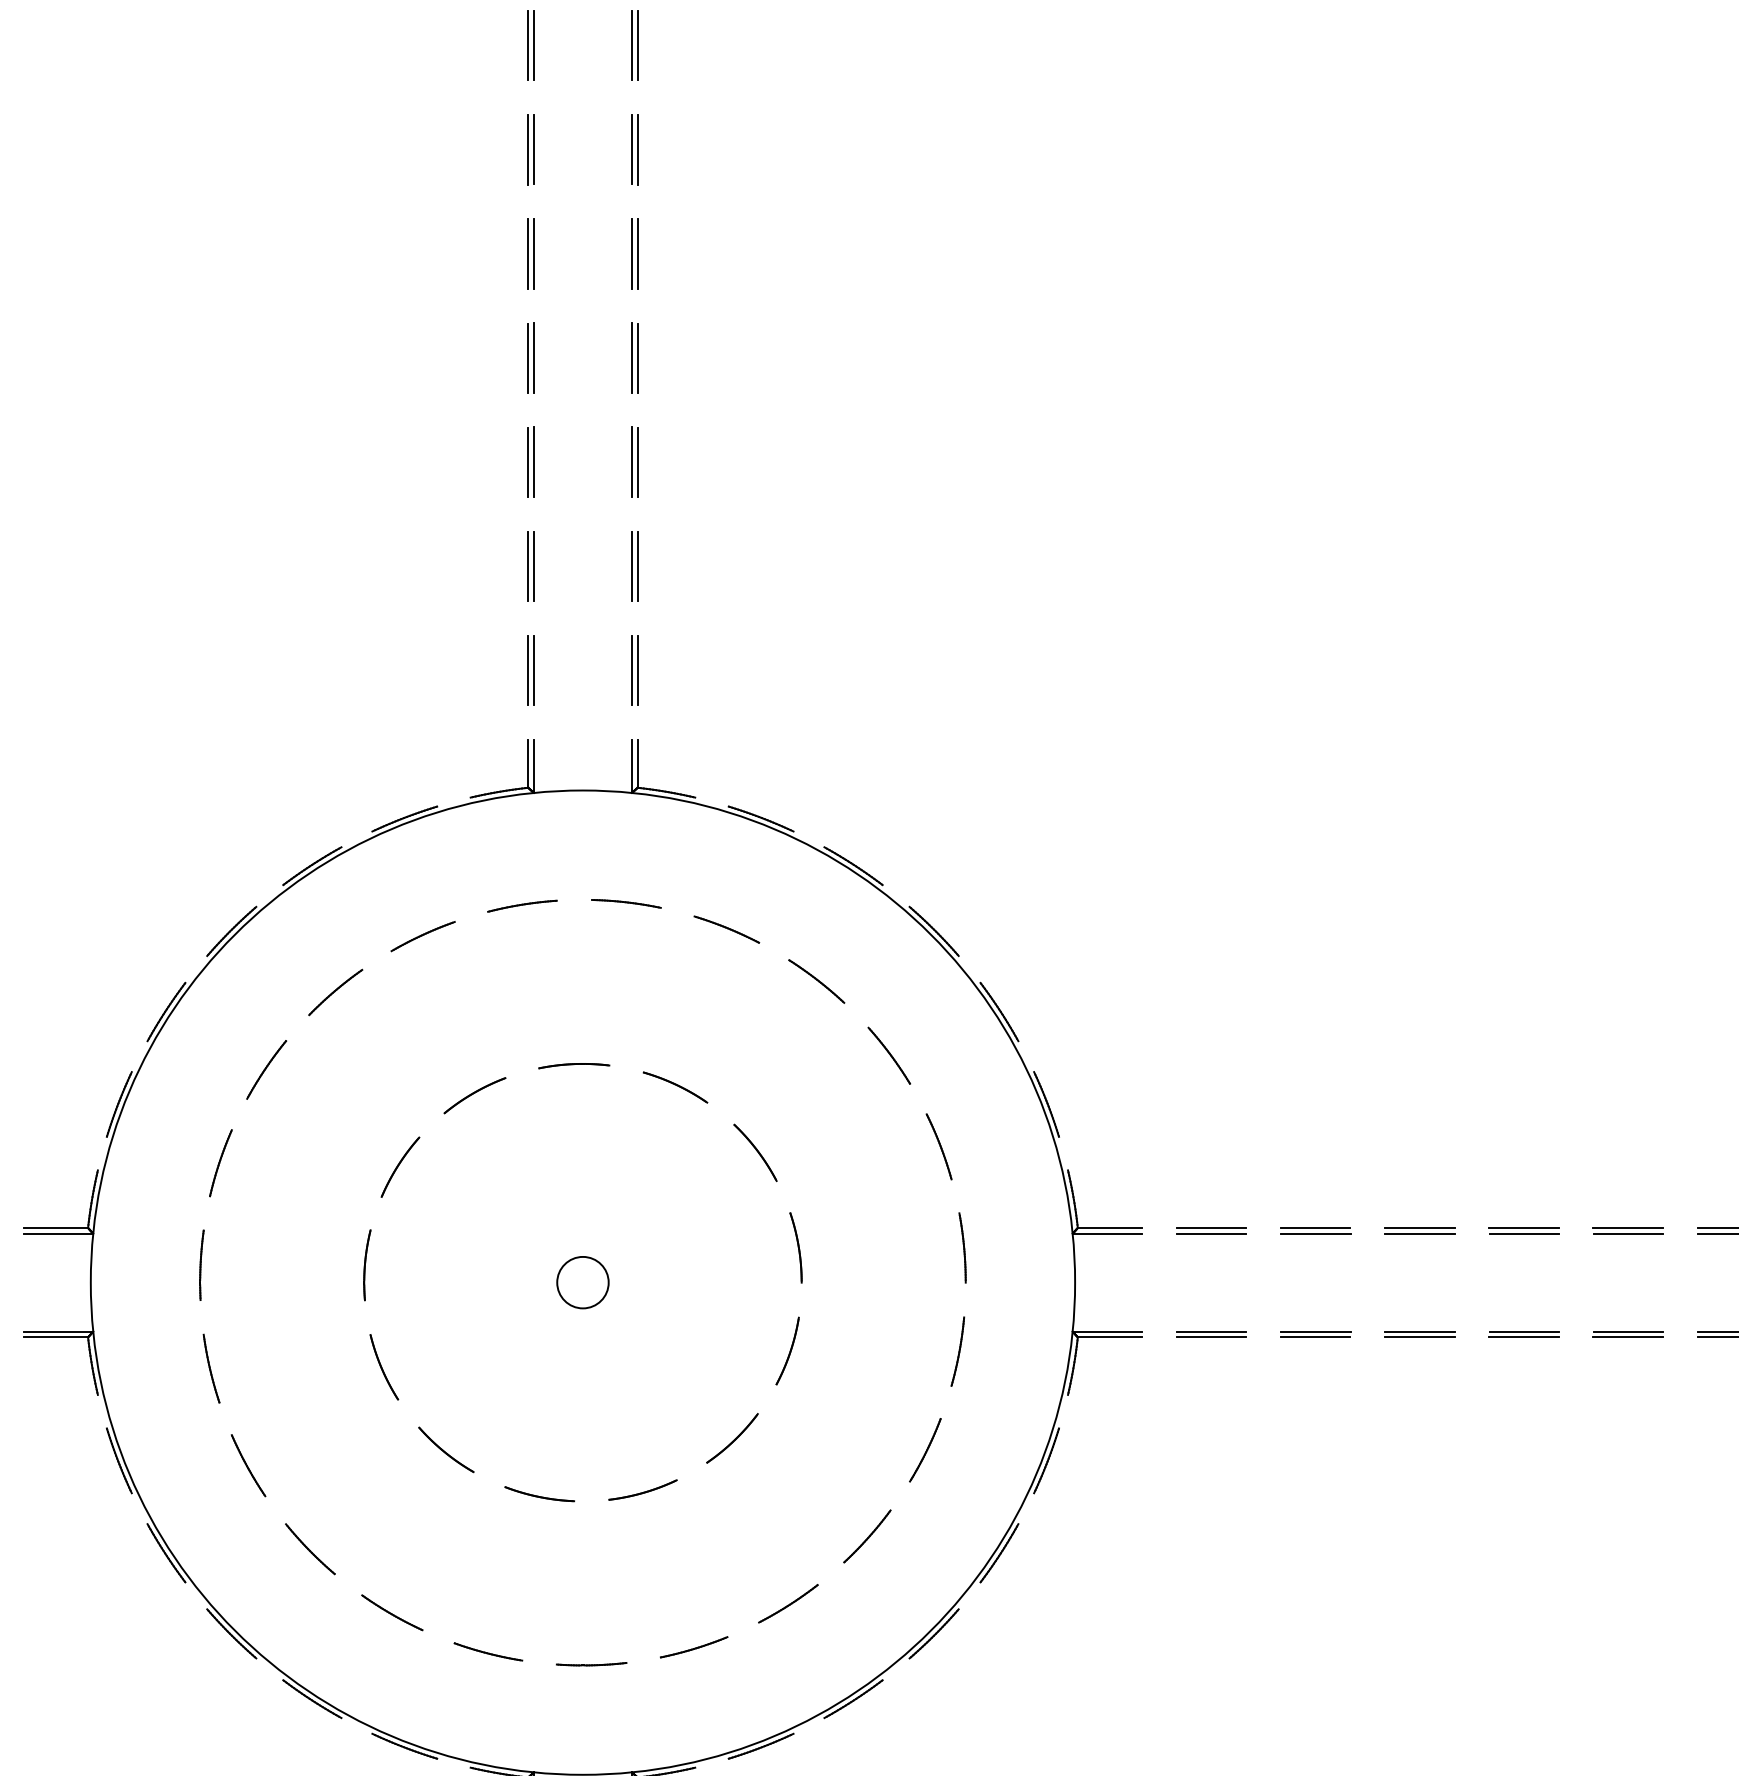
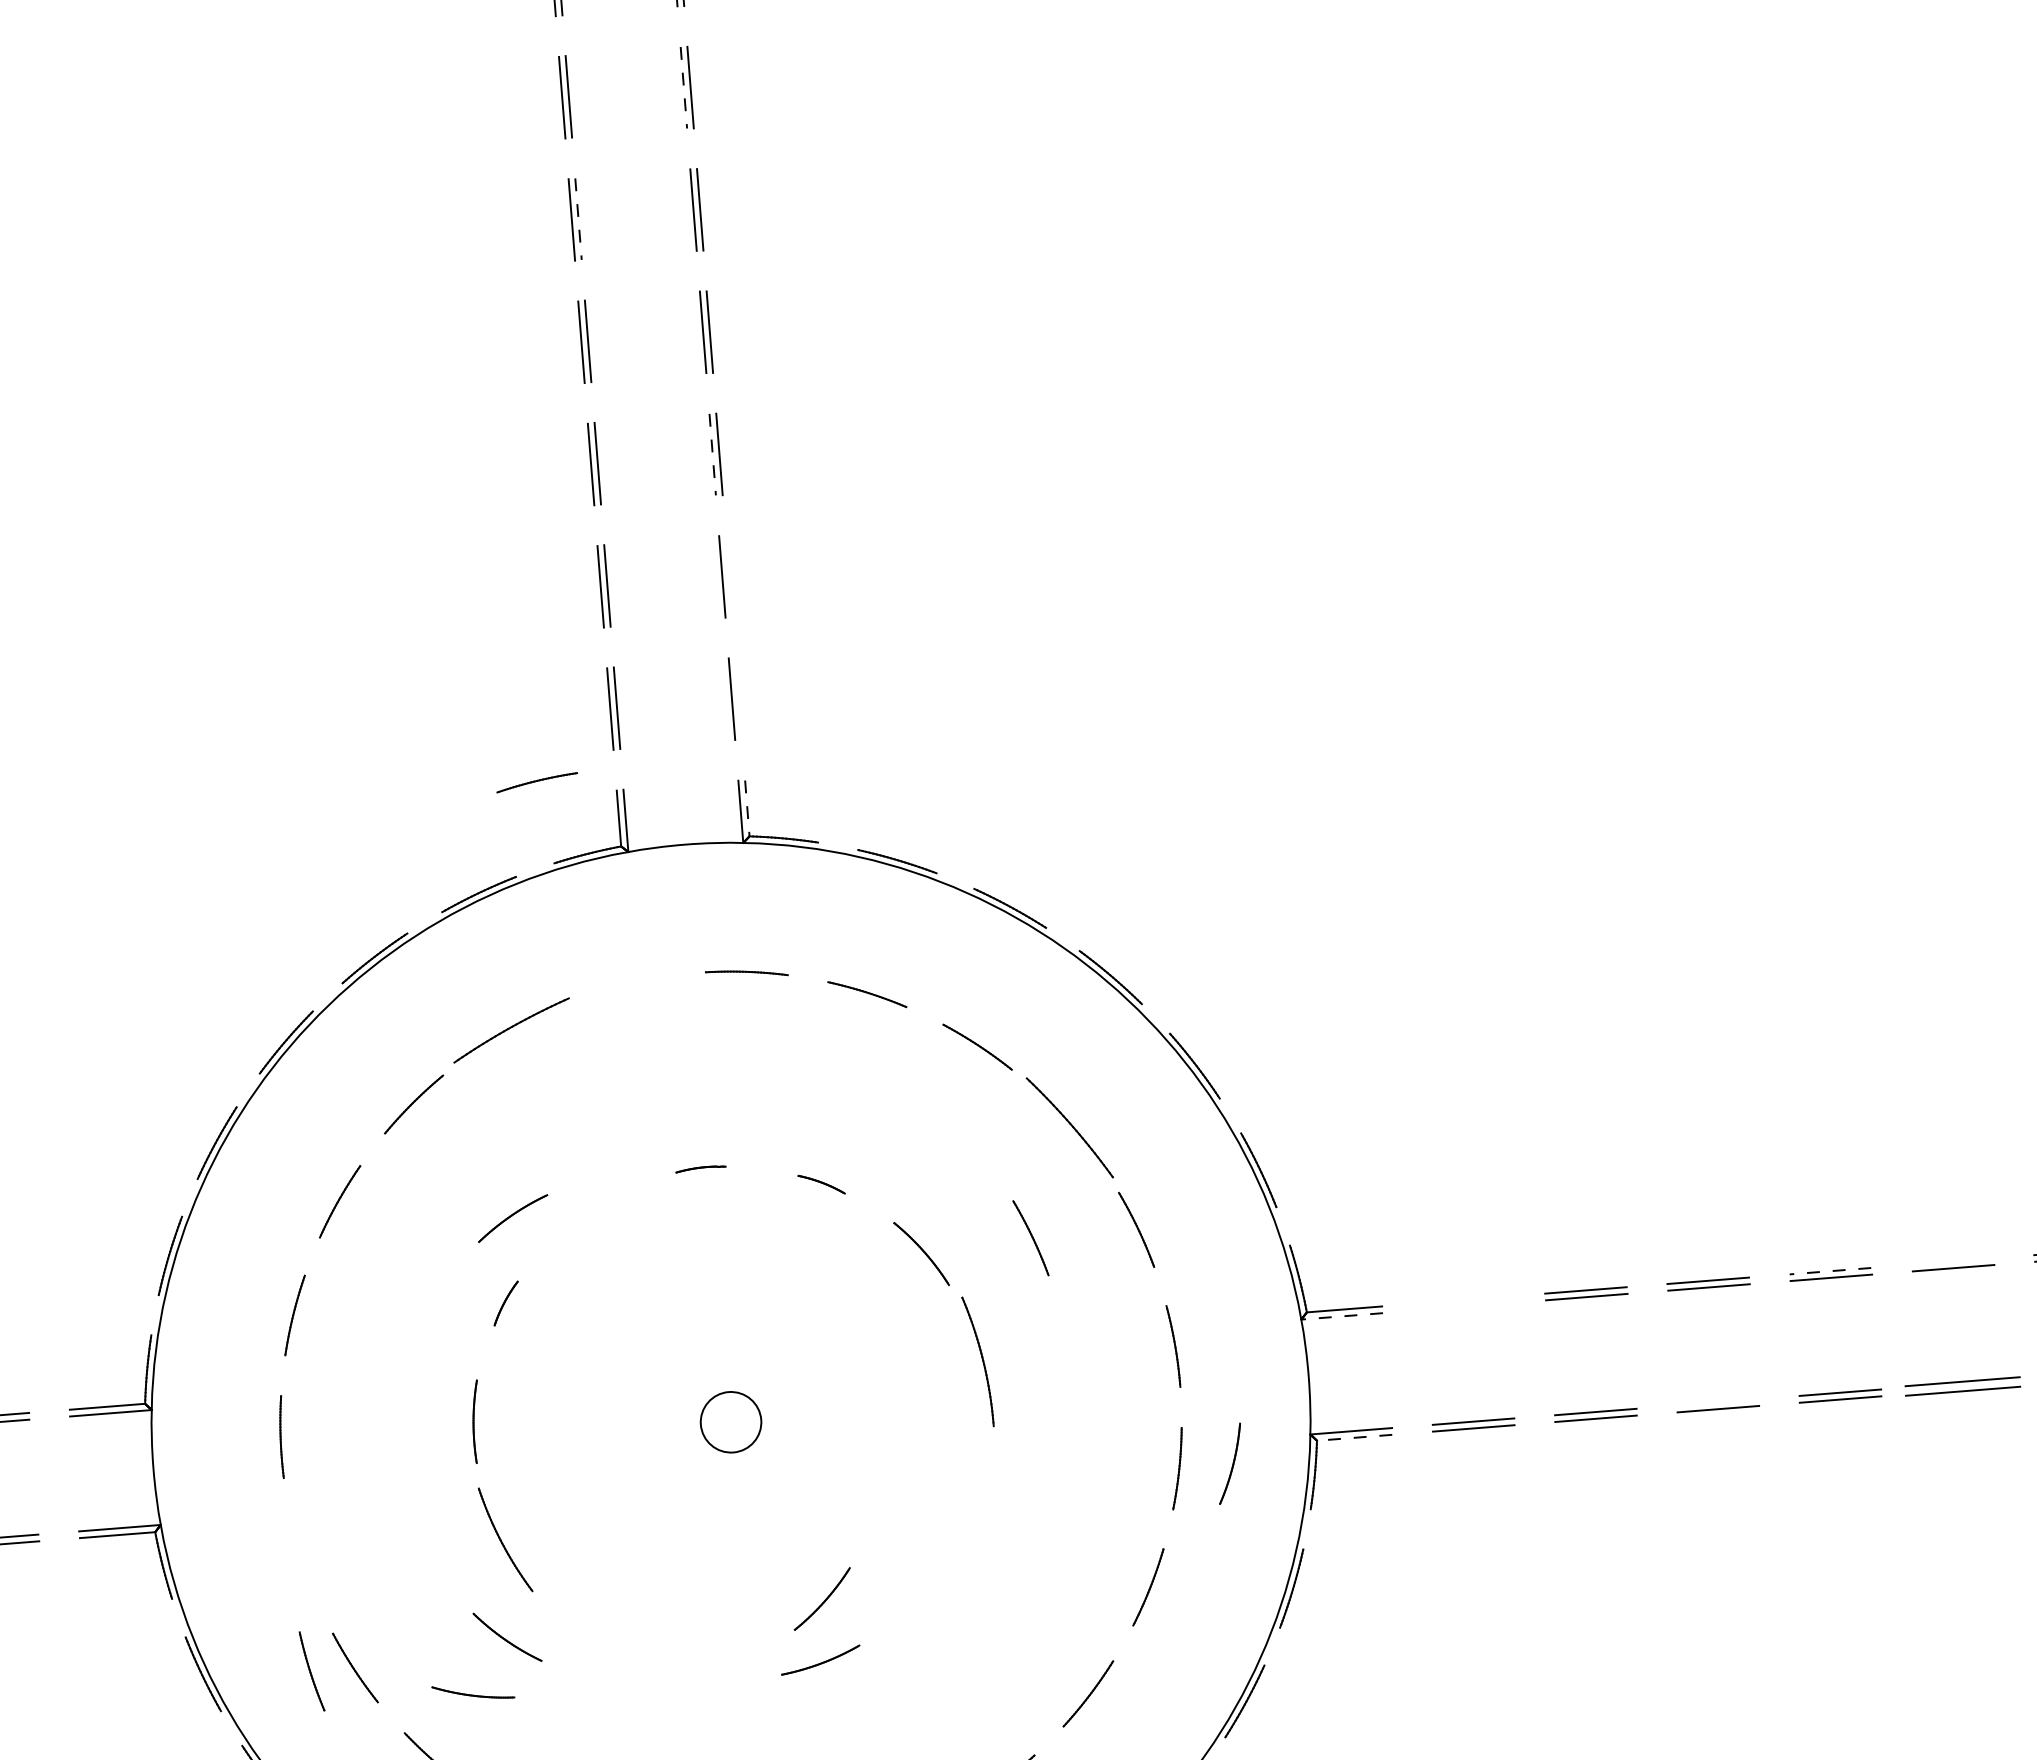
line: (631, 149) -> (683, 87), solid -> dashed
line: (533, 253) -> (577, 218), solid -> dashed
line: (631, 462) -> (712, 455), solid -> dashed
line: (637, 566) -> (728, 576), removed
line: (637, 670) -> (738, 698), removed
line: (637, 764) -> (747, 809), solid -> dashed
part: (522, 905) -> (537, 781), moved
part: (422, 936) -> (510, 1030), size x1.6
part: (888, 1055) -> (1068, 1127), size x1.6
part: (574, 1066) -> (701, 1169), size x0.6
part: (675, 1087) -> (821, 1184), size x0.6
part: (474, 1095) -> (512, 1218), moved
part: (848, 1146) -> (1030, 1237), added
part: (400, 1166) -> (506, 1302), size x0.6
line: (1211, 1227) -> (1463, 1299), removed
line: (1523, 1227) -> (1829, 1270), solid -> dashed
line: (1627, 1227) -> (1952, 1261), removed
line: (1107, 1233) -> (1342, 1316), solid -> dashed
line: (1211, 1233) -> (1464, 1306), removed
part: (795, 1247) -> (977, 1361), size x1.6
line: (1419, 1331) -> (1717, 1402), removed
part: (1627, 1334) -> (1961, 1386), size x1.4
line: (1109, 1337) -> (1354, 1438), solid -> dashed
part: (787, 1350) -> (1229, 1463), moved
part: (384, 1367) -> (505, 1540), size x1.4
part: (211, 1368) -> (311, 1671), moved
part: (732, 1438) -> (822, 1599), moved
part: (446, 1449) -> (507, 1636), moved
part: (539, 1494) -> (473, 1692), moved

